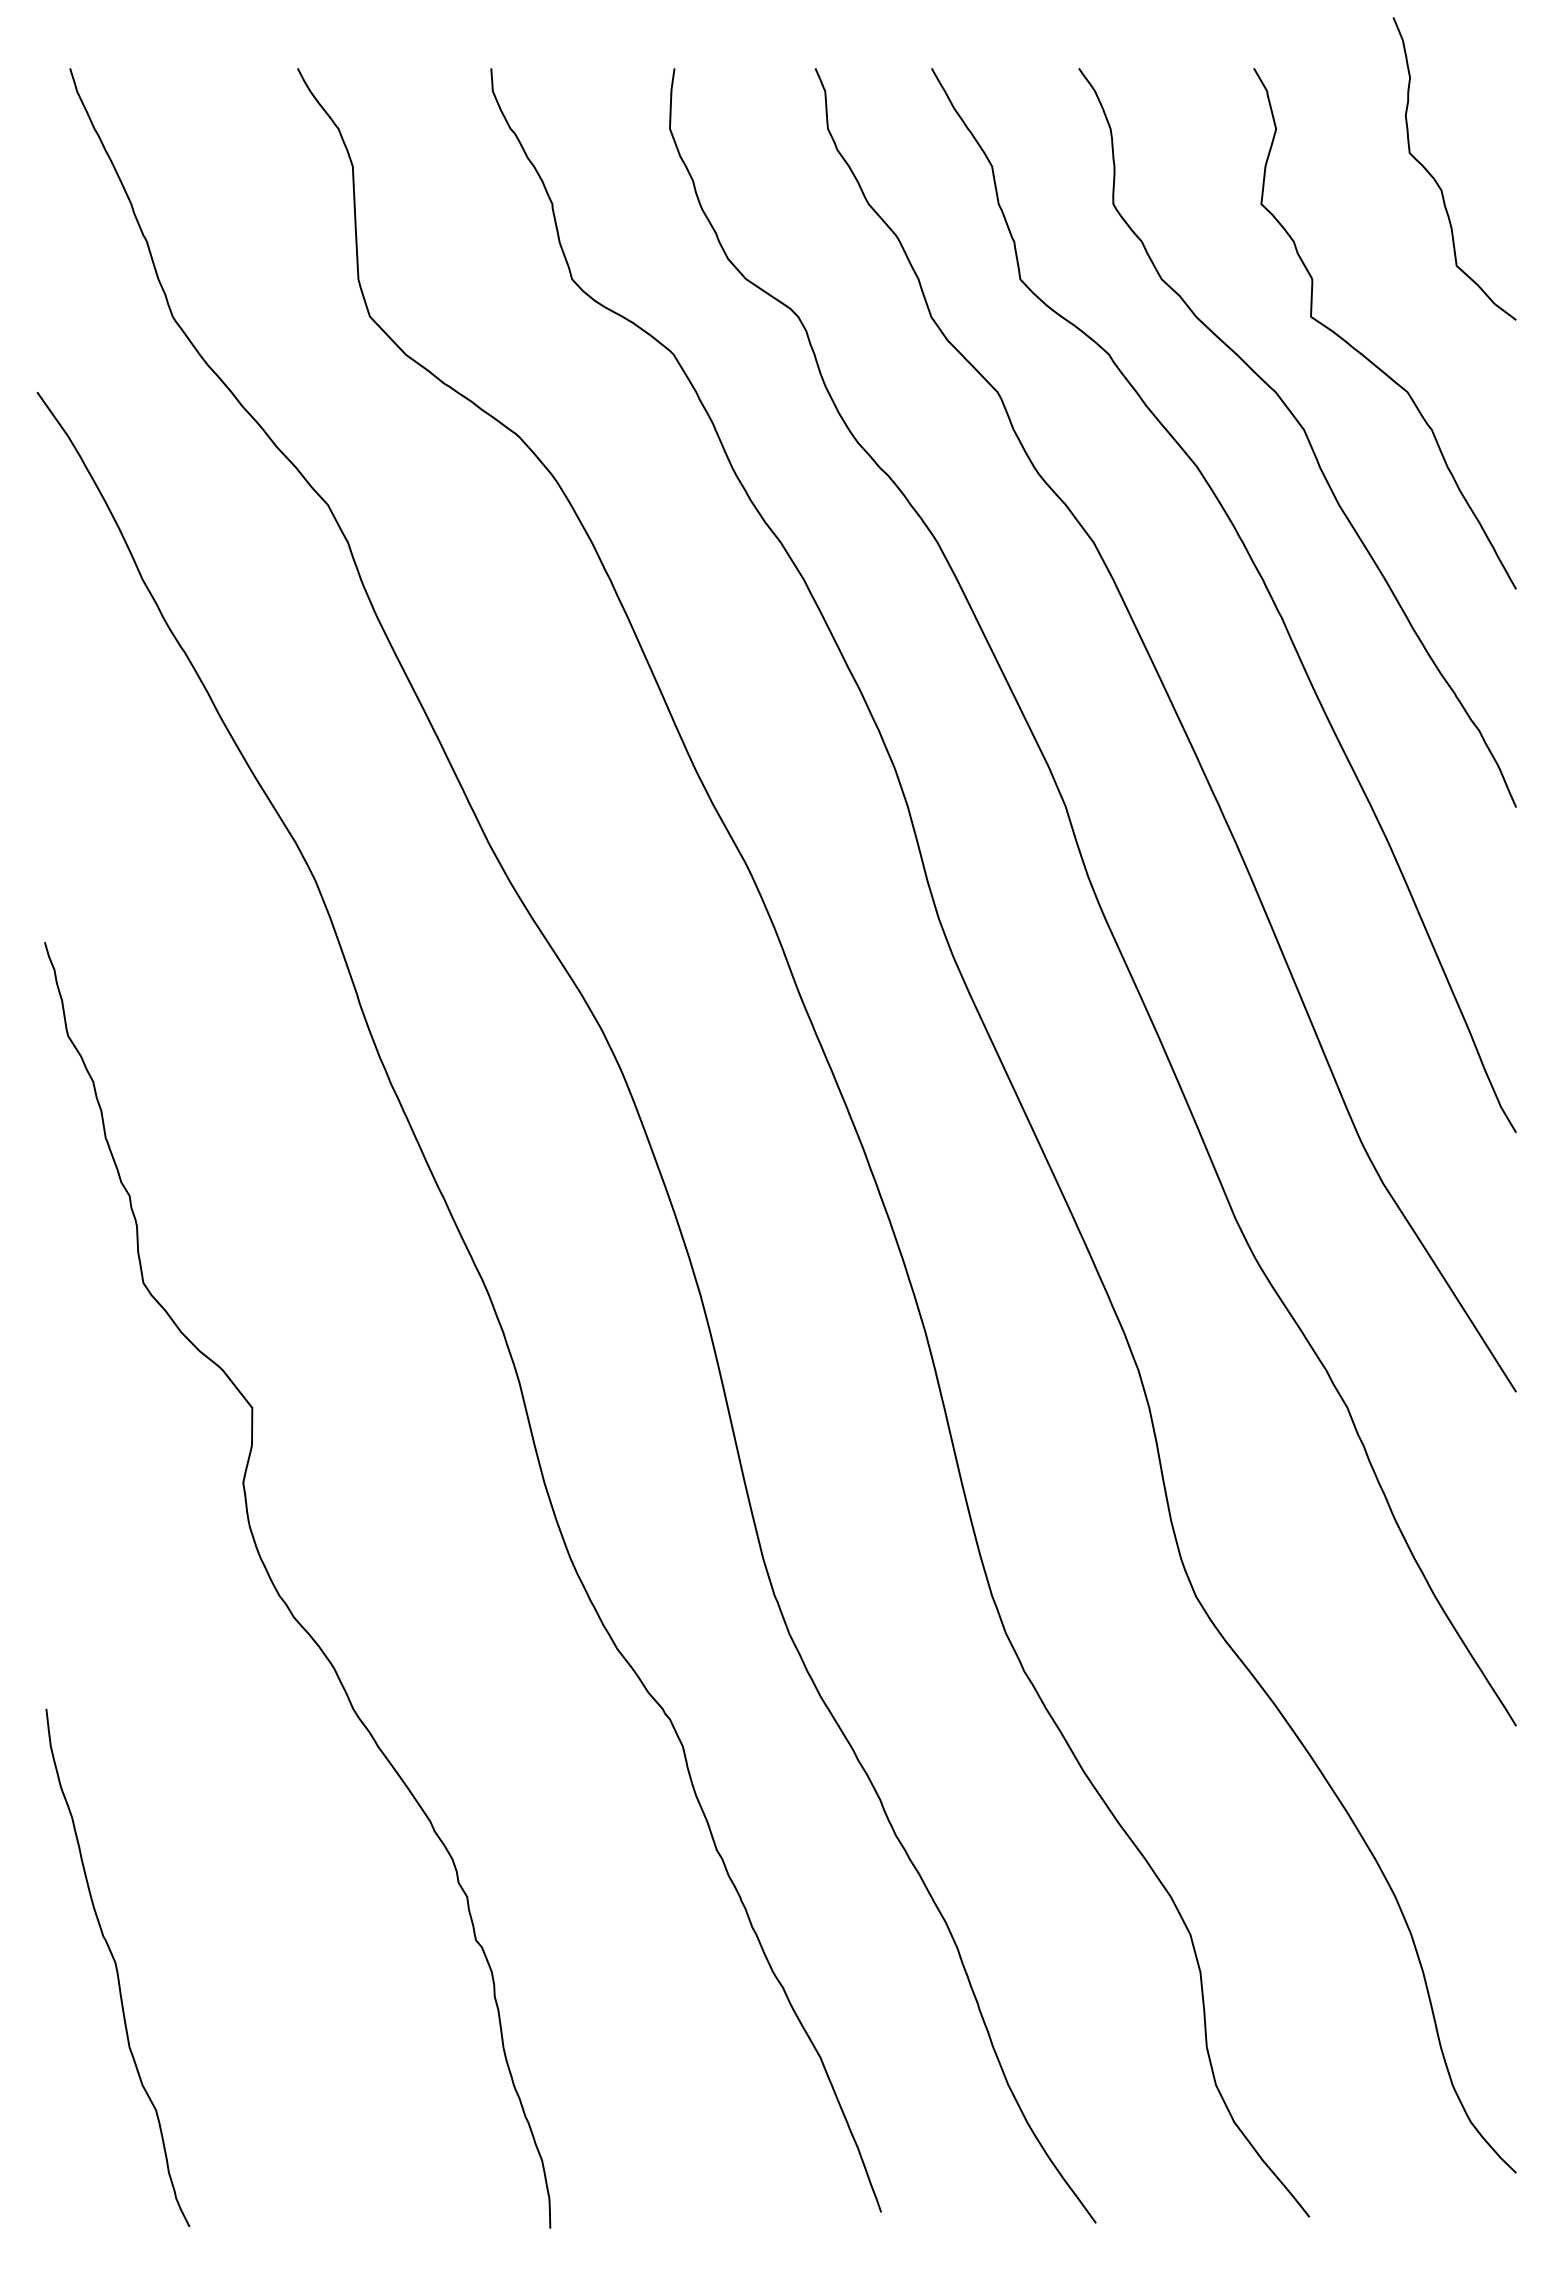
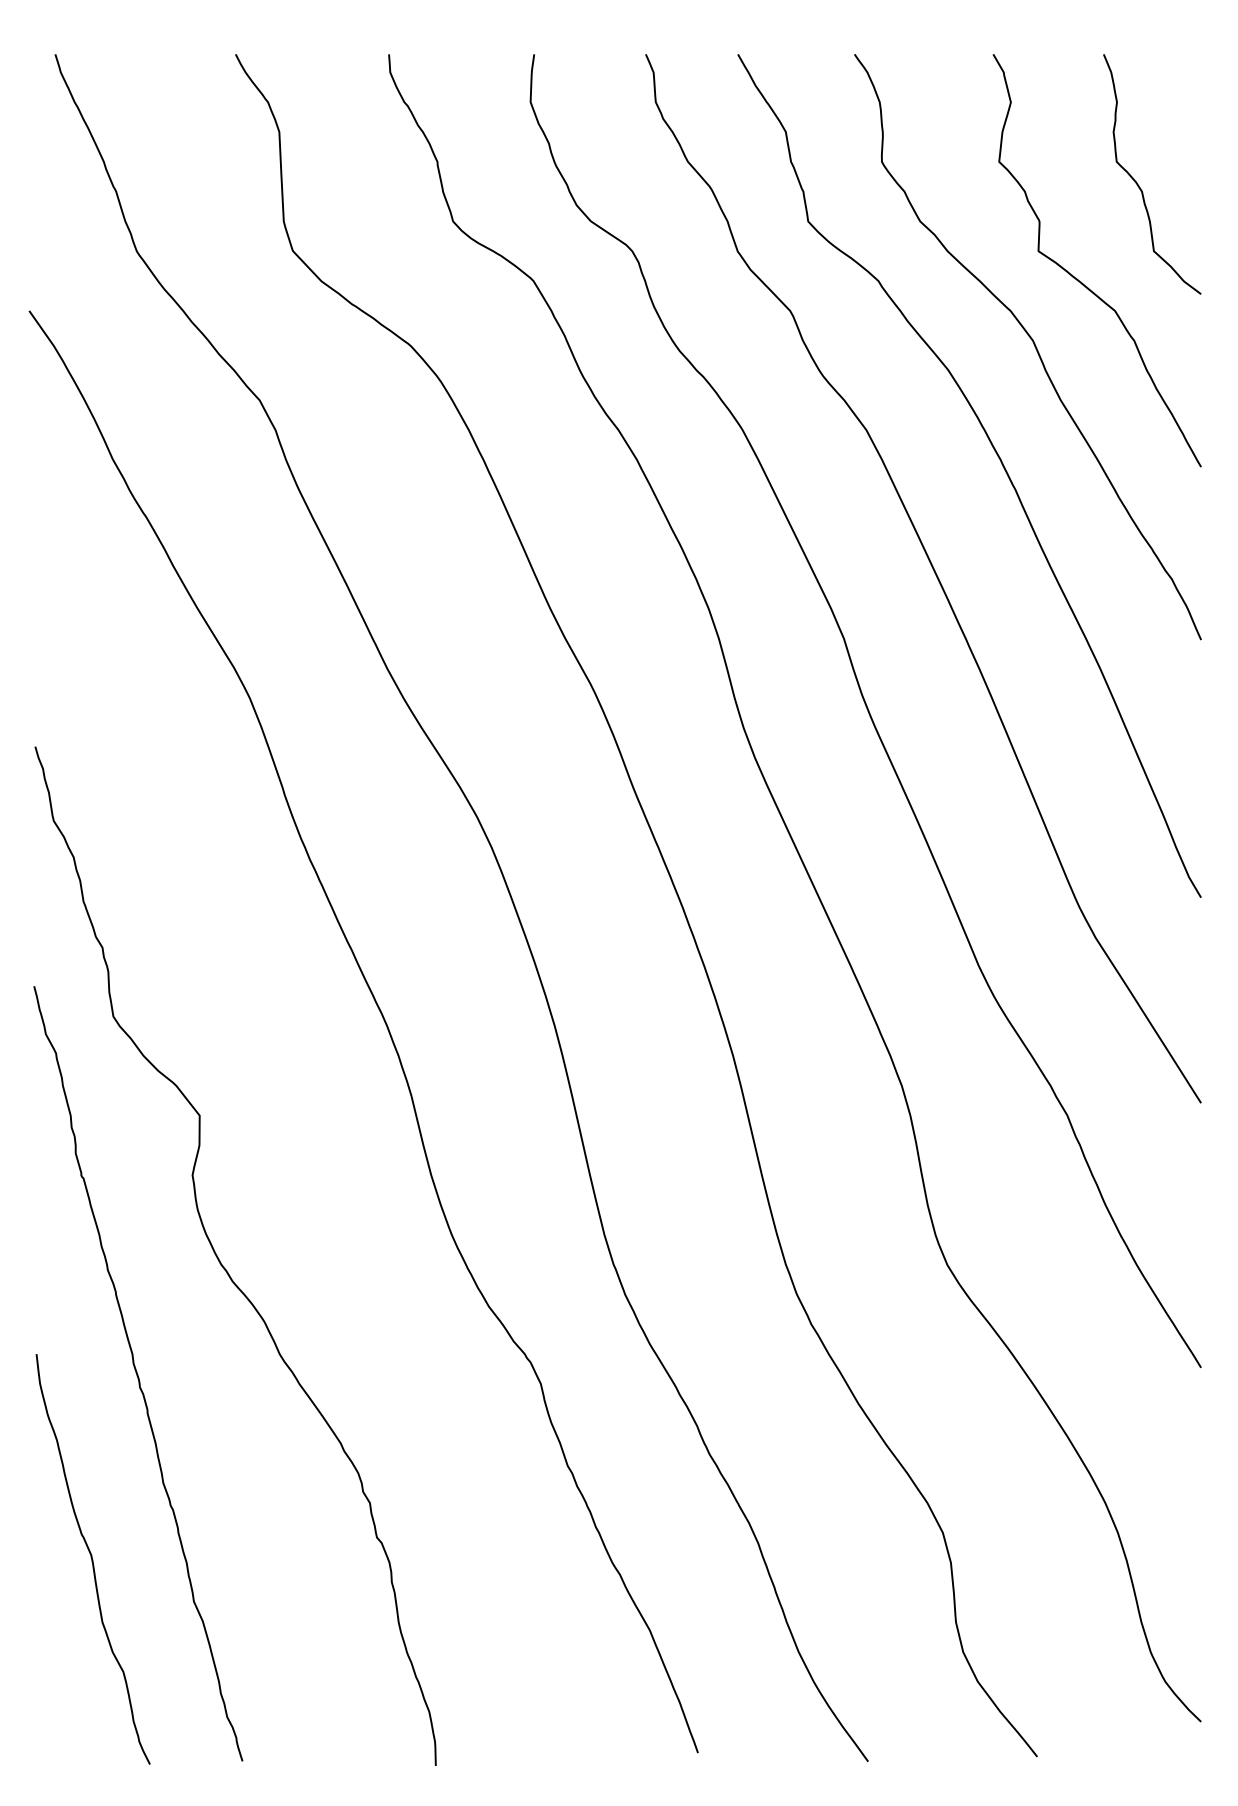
curve: (1436, 180) -> (1137, 183), moved
curve: (173, 1733) -> (137, 1373), added

